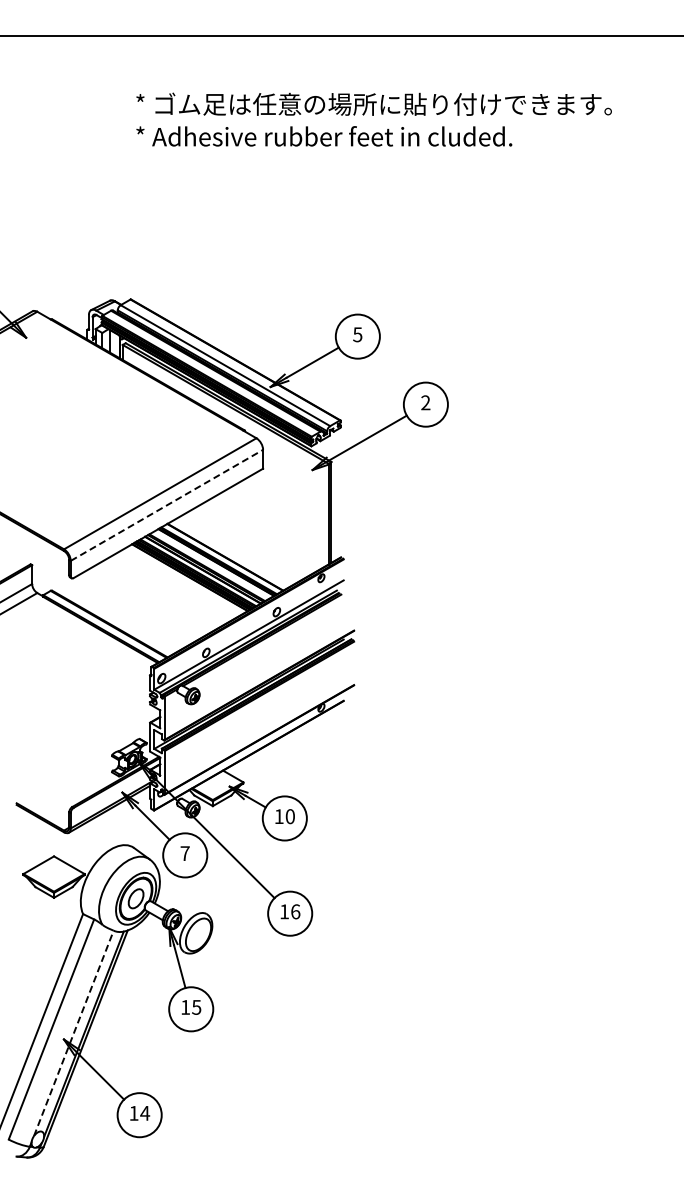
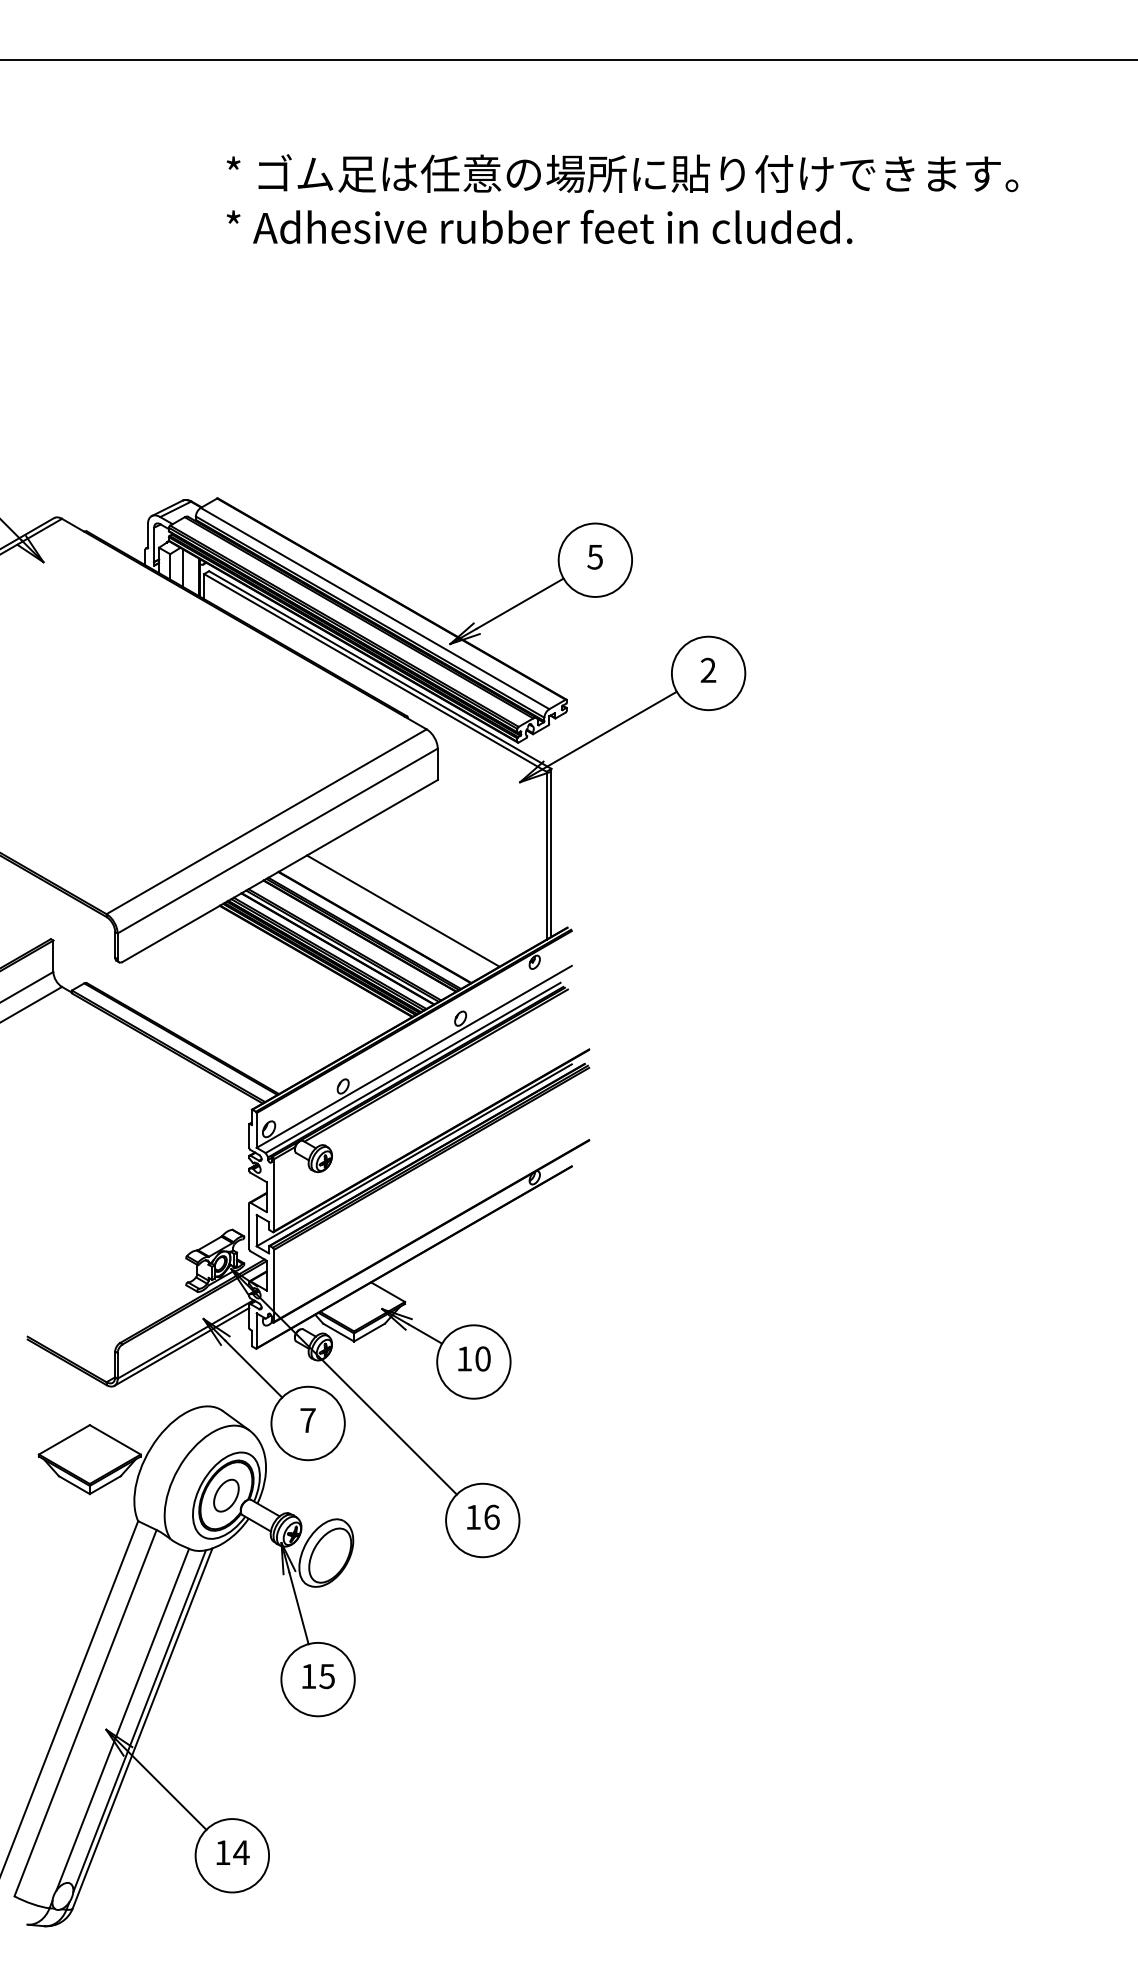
line: (167, 505) -> (278, 841), dashed -> solid
line: (242, 547) -> (403, 911), added
line: (74, 1032) -> (123, 1718), dashed -> solid

